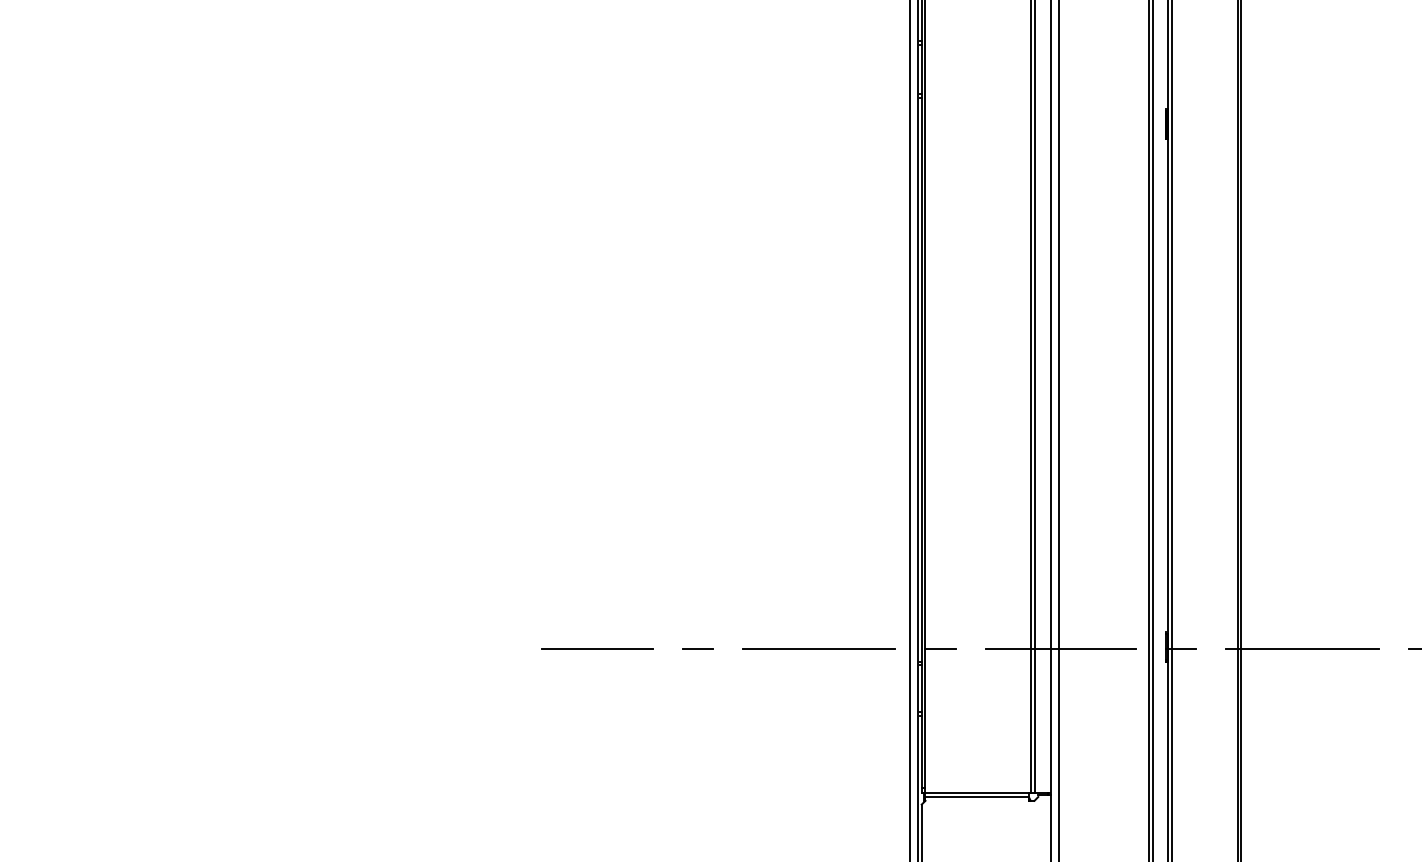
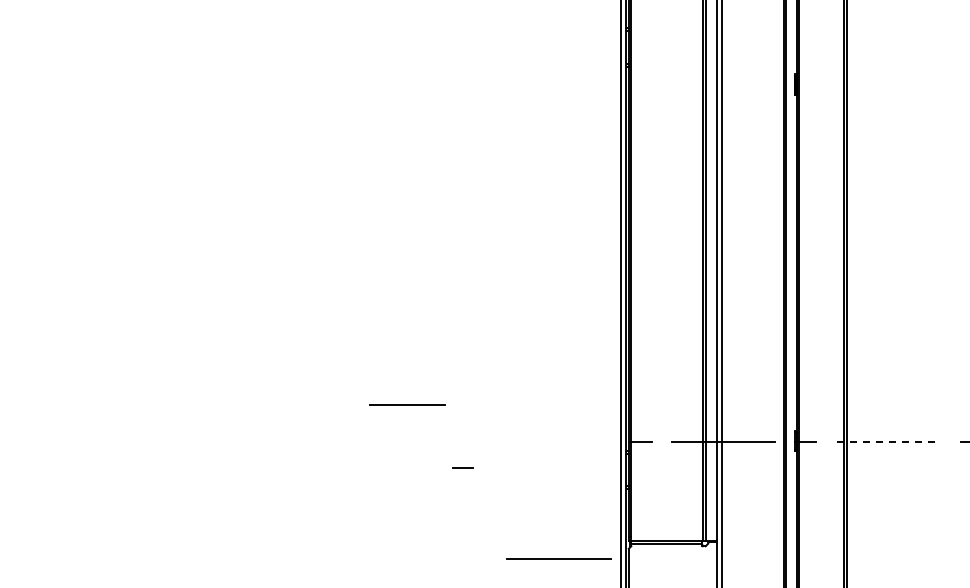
line: (597, 647) -> (407, 404), moved
line: (697, 647) -> (462, 467), moved
line: (818, 647) -> (558, 558), moved
line: (1302, 648) -> (888, 442), solid -> dashed

